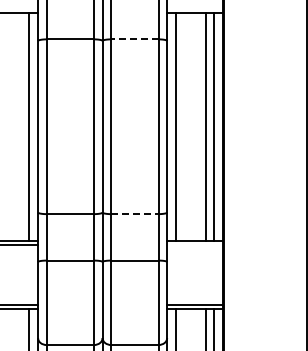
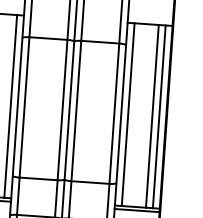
line: (134, 39) -> (99, 42), dashed -> solid
line: (134, 214) -> (90, 182), dashed -> solid
line: (195, 244) -> (137, 210), added

